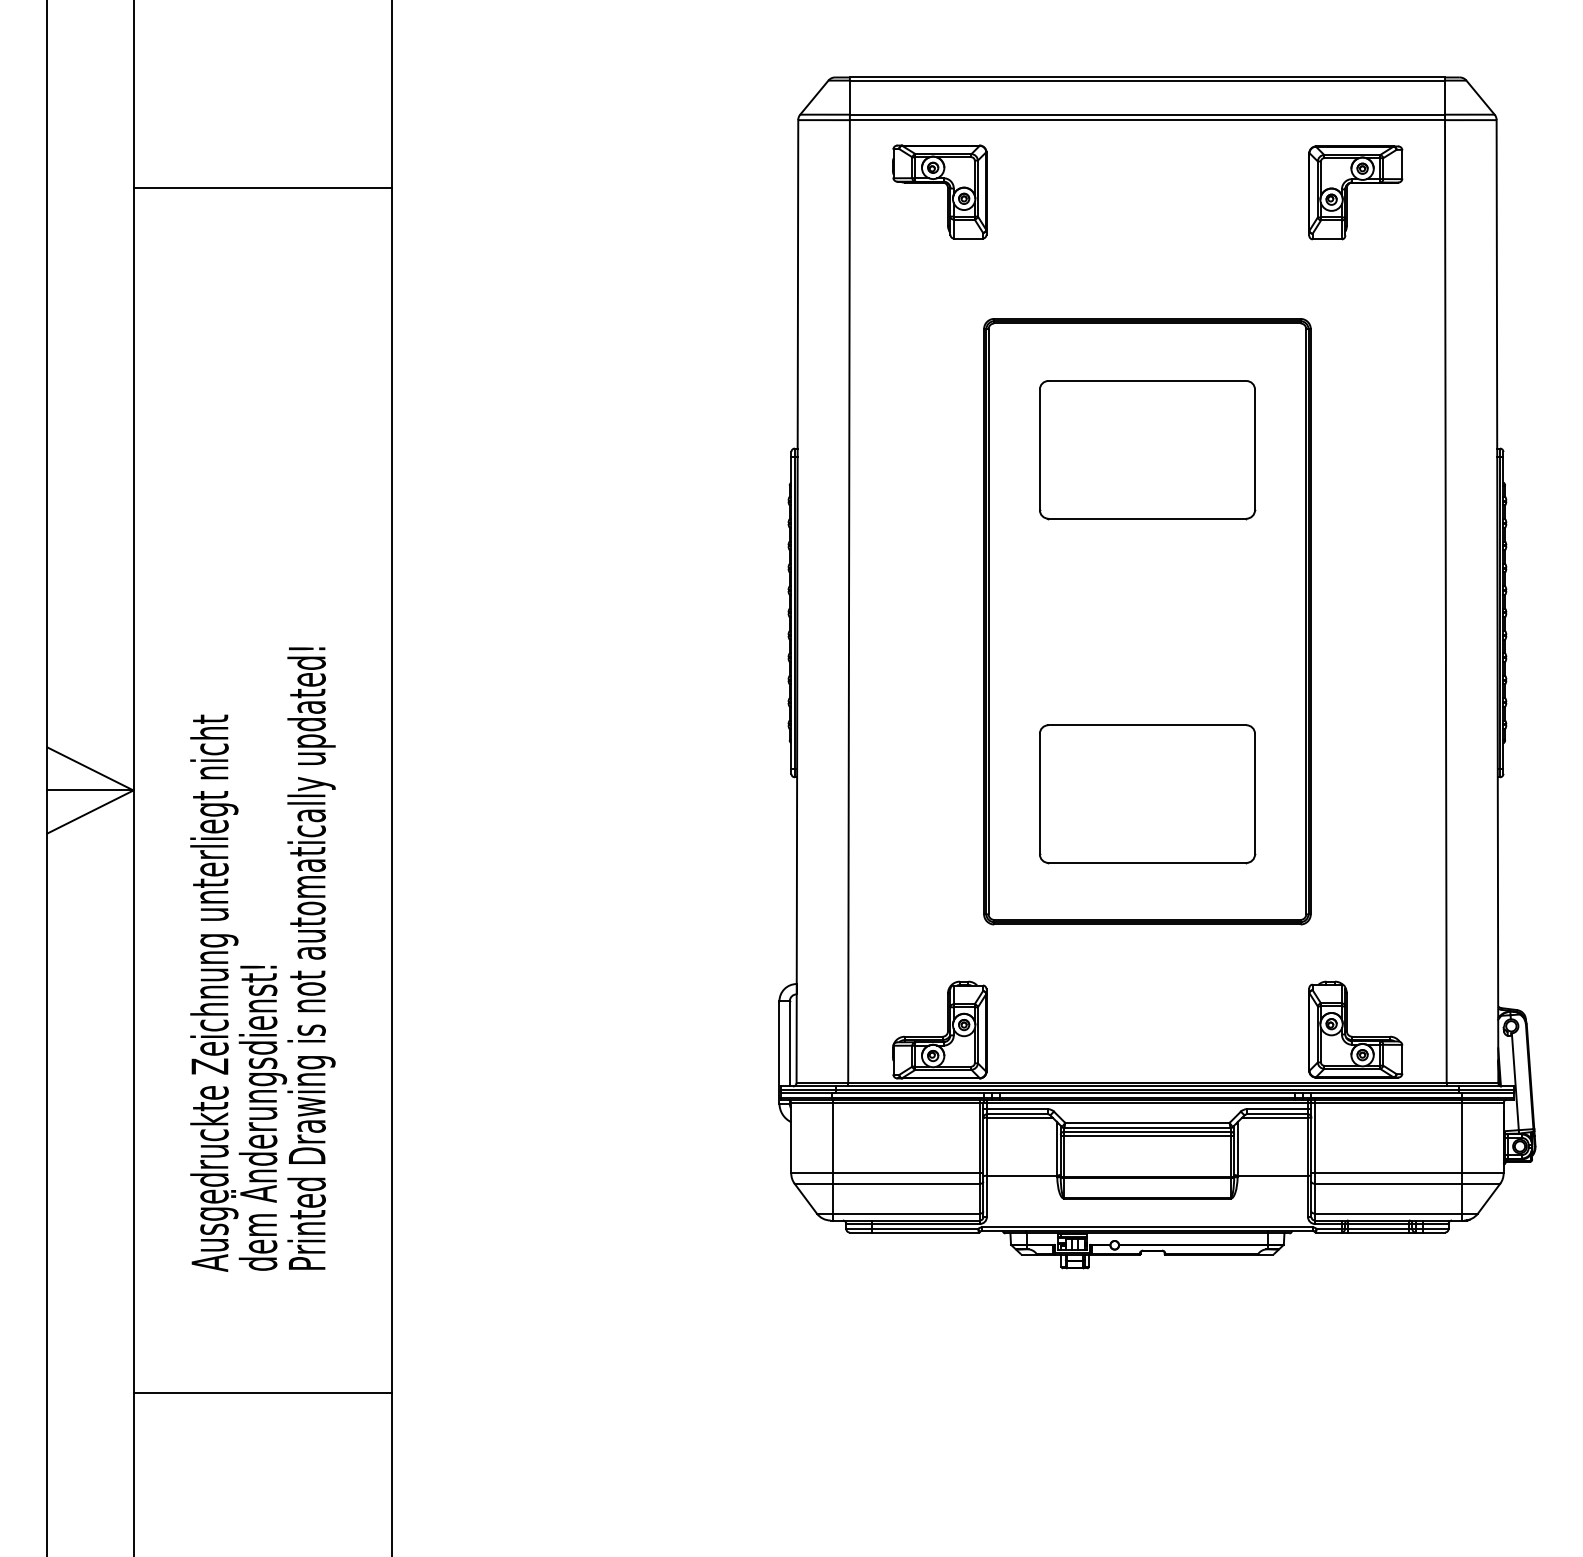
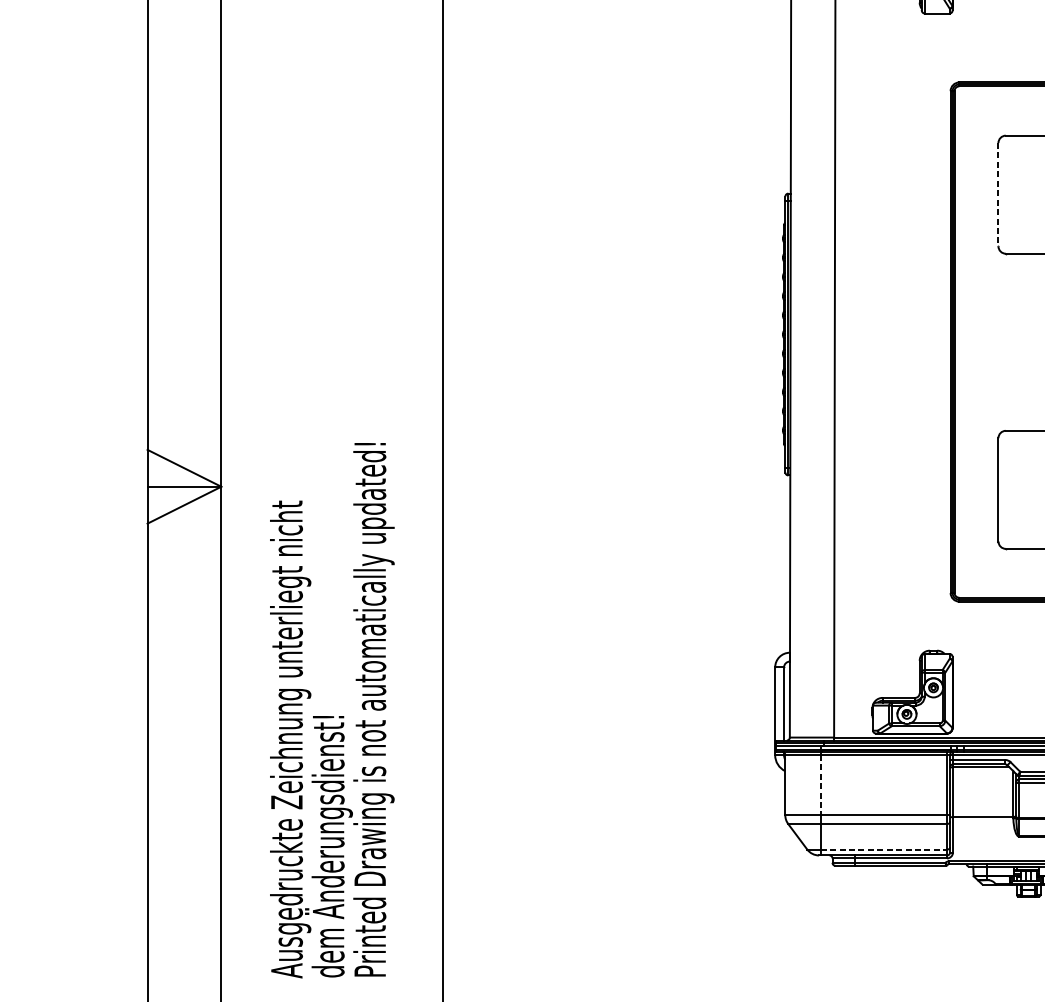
line: (1039, 450) -> (998, 195), solid -> dashed
text: (262, 959) -> (331, 710), moved
line: (832, 1138) -> (820, 785), solid -> dashed
line: (906, 1213) -> (884, 849), solid -> dashed

